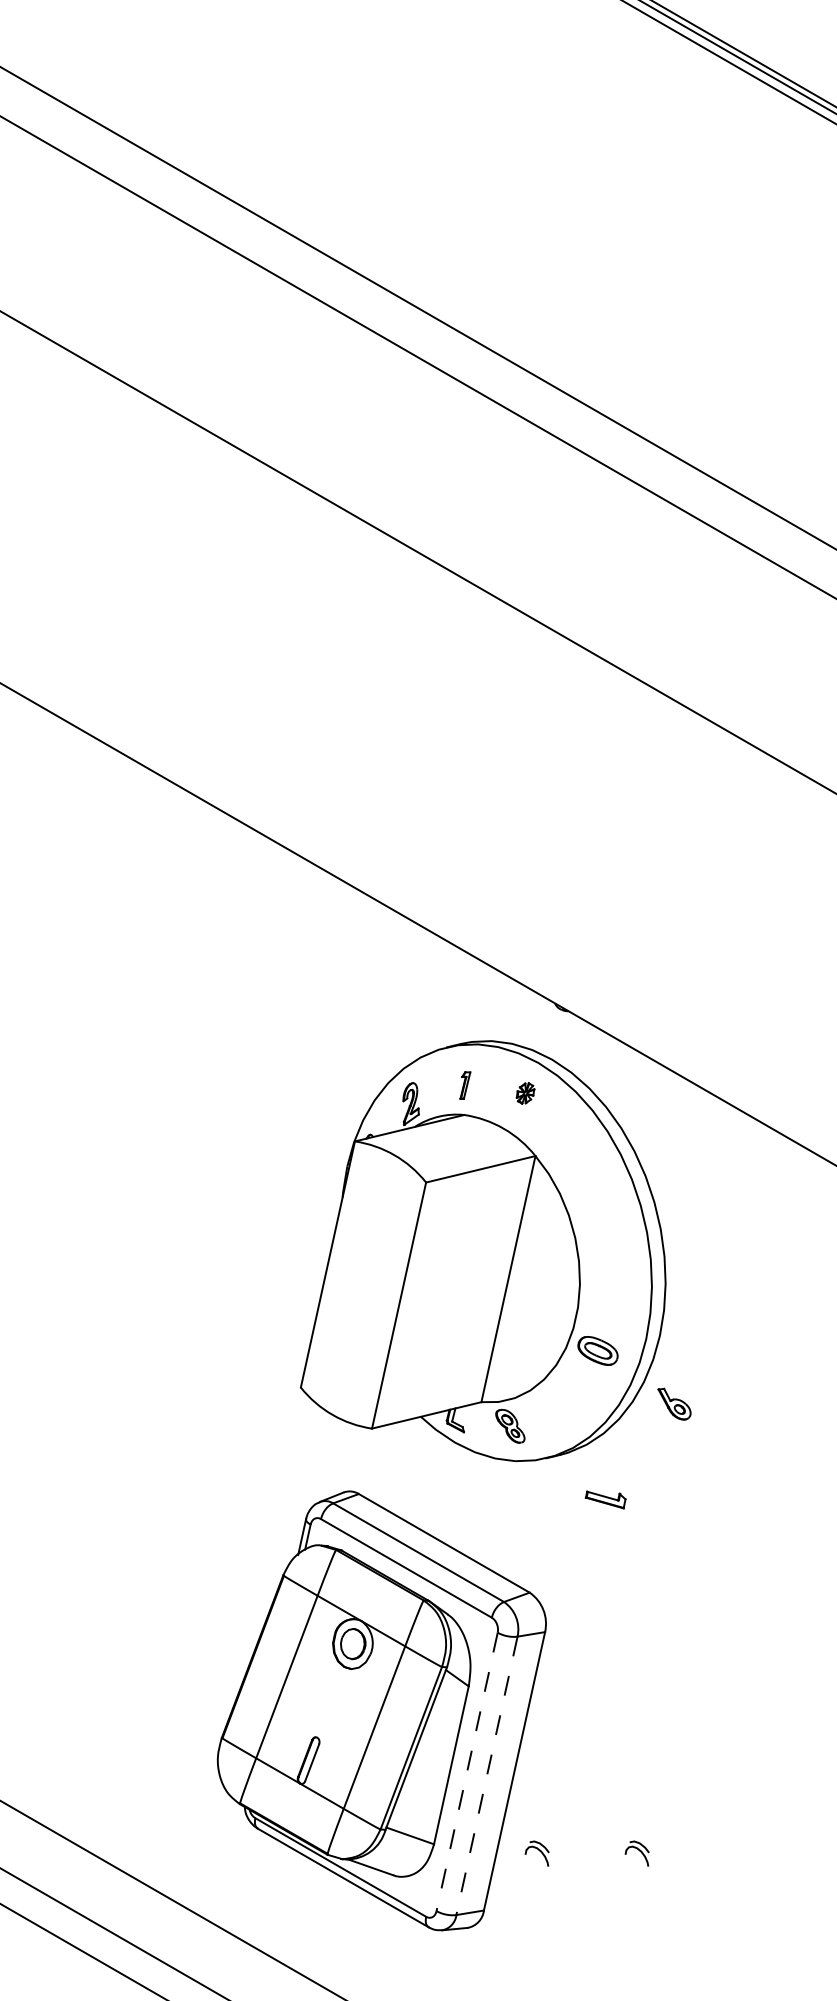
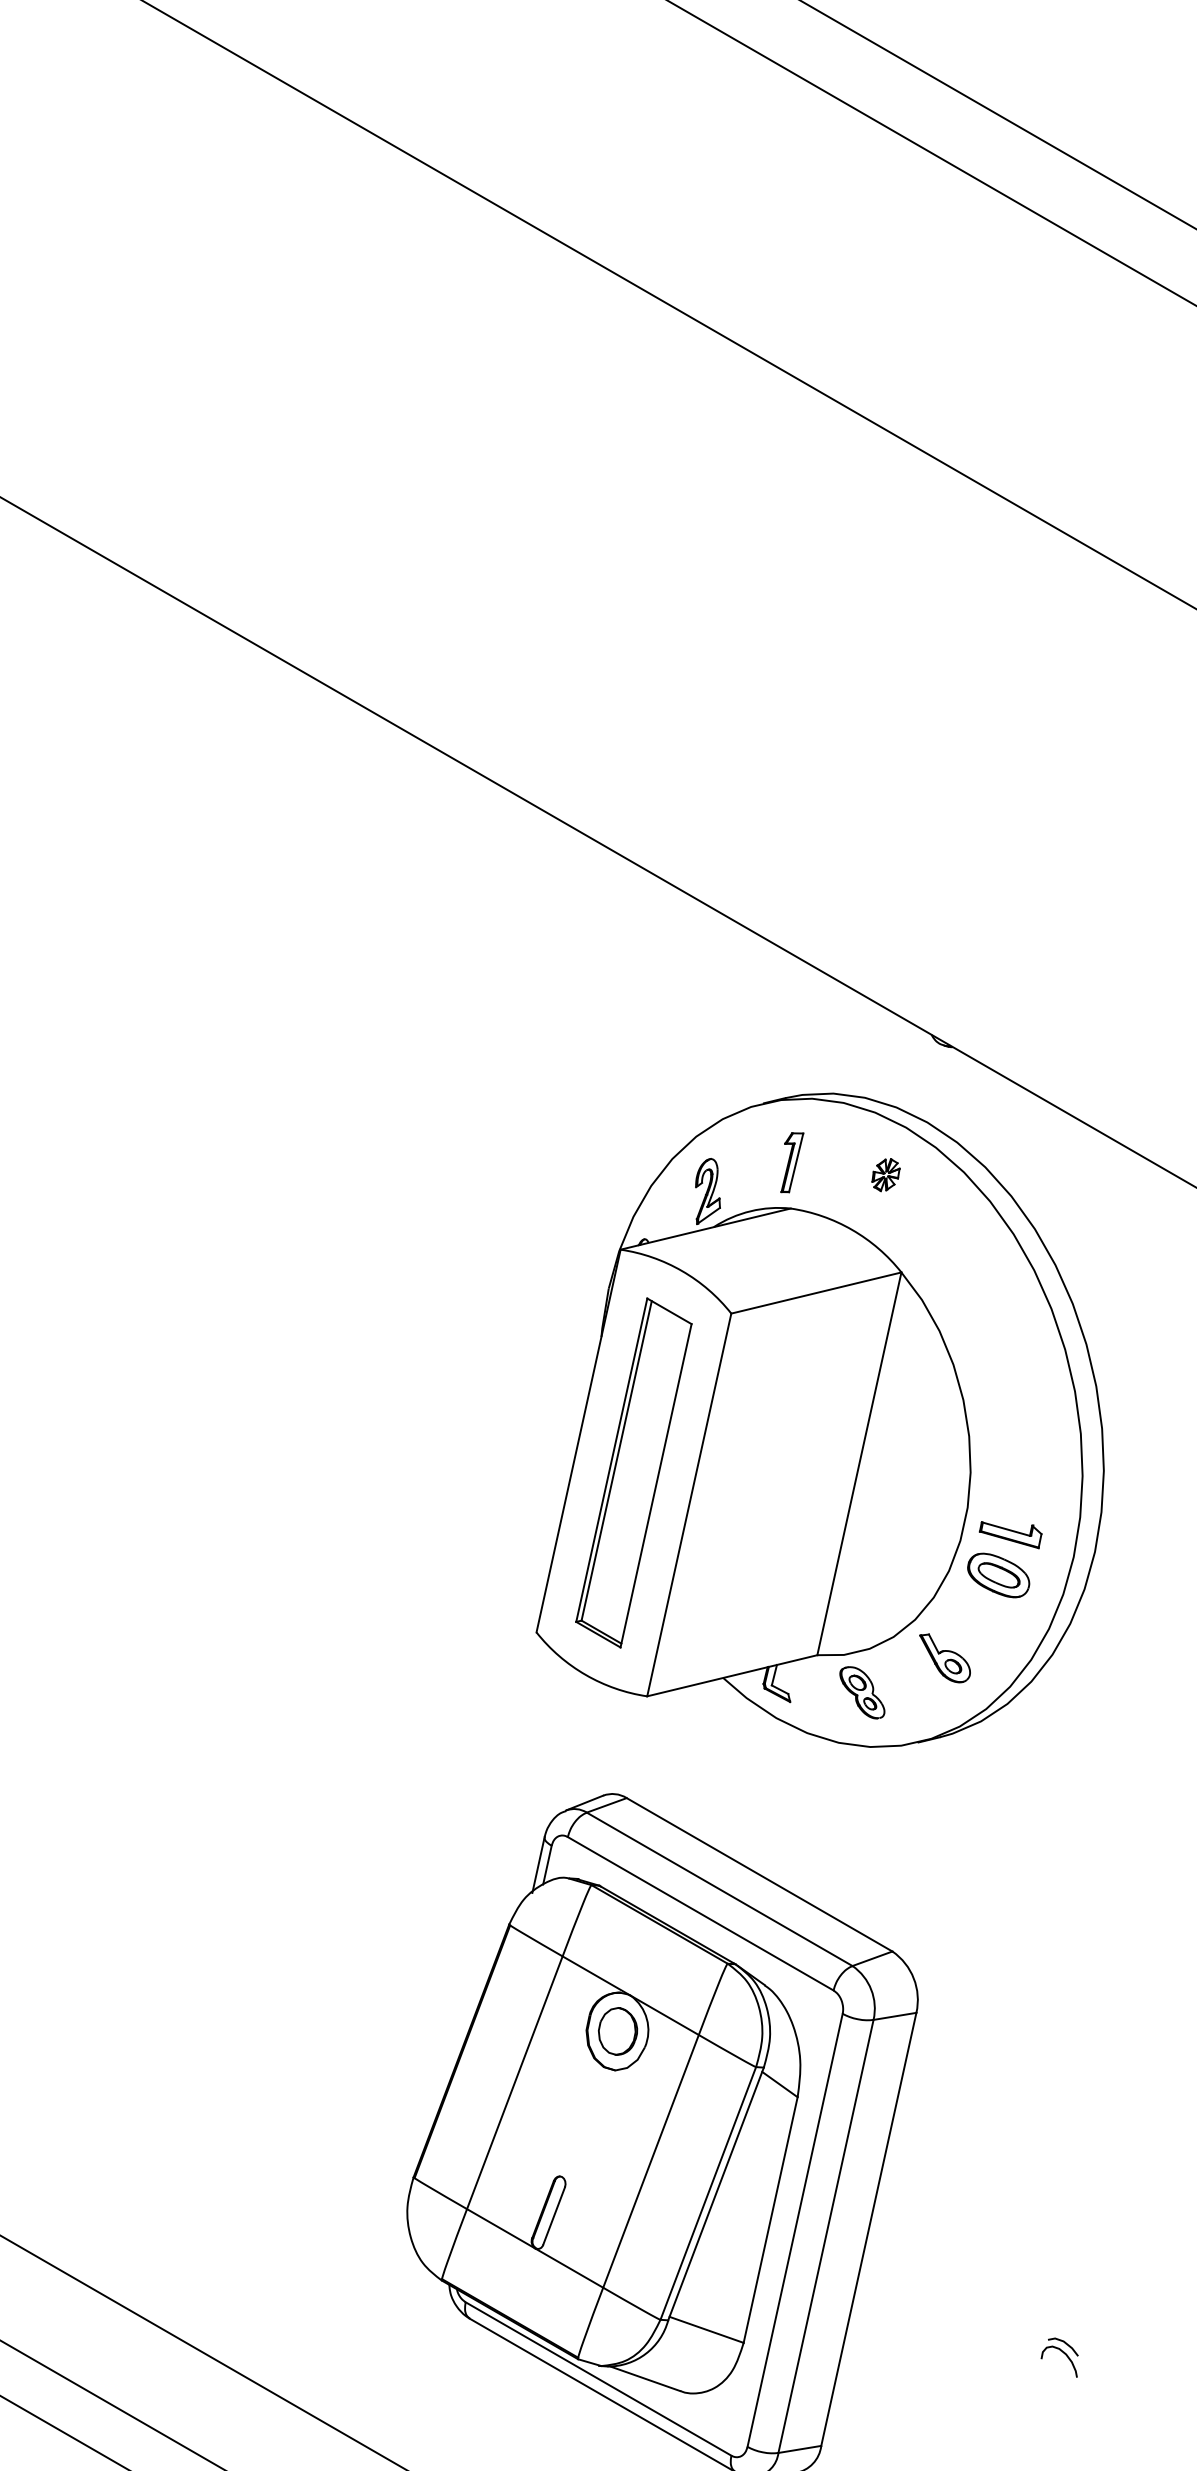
part: (465, 1085) -> (792, 1162), size x1.43
part: (363, 1284) -> (633, 1472), added
part: (674, 1403) -> (945, 1657), moved
part: (605, 1499) -> (1010, 1534), moved
line: (467, 1771) -> (795, 2229), dashed -> solid
line: (486, 1775) -> (825, 2235), dashed -> solid
part: (536, 1853) -> (903, 2357), removed

